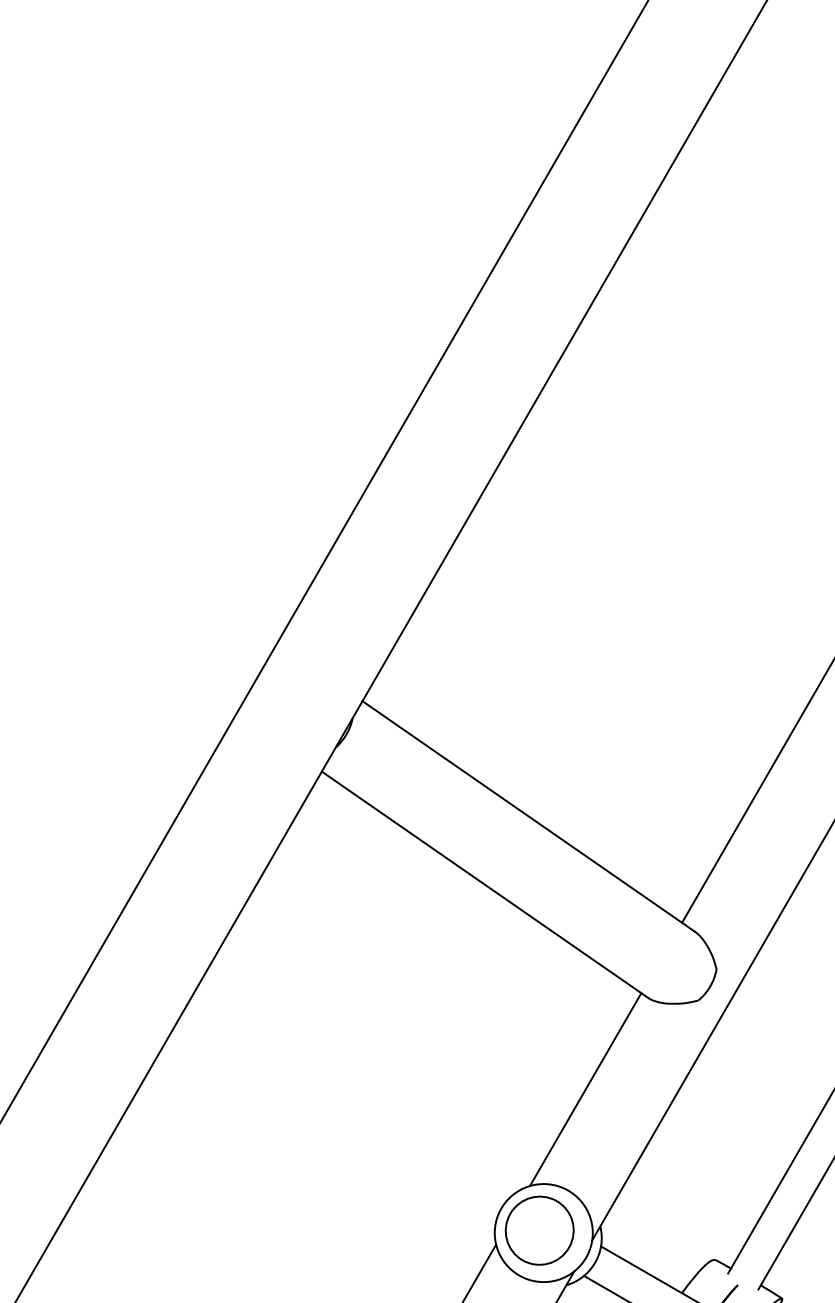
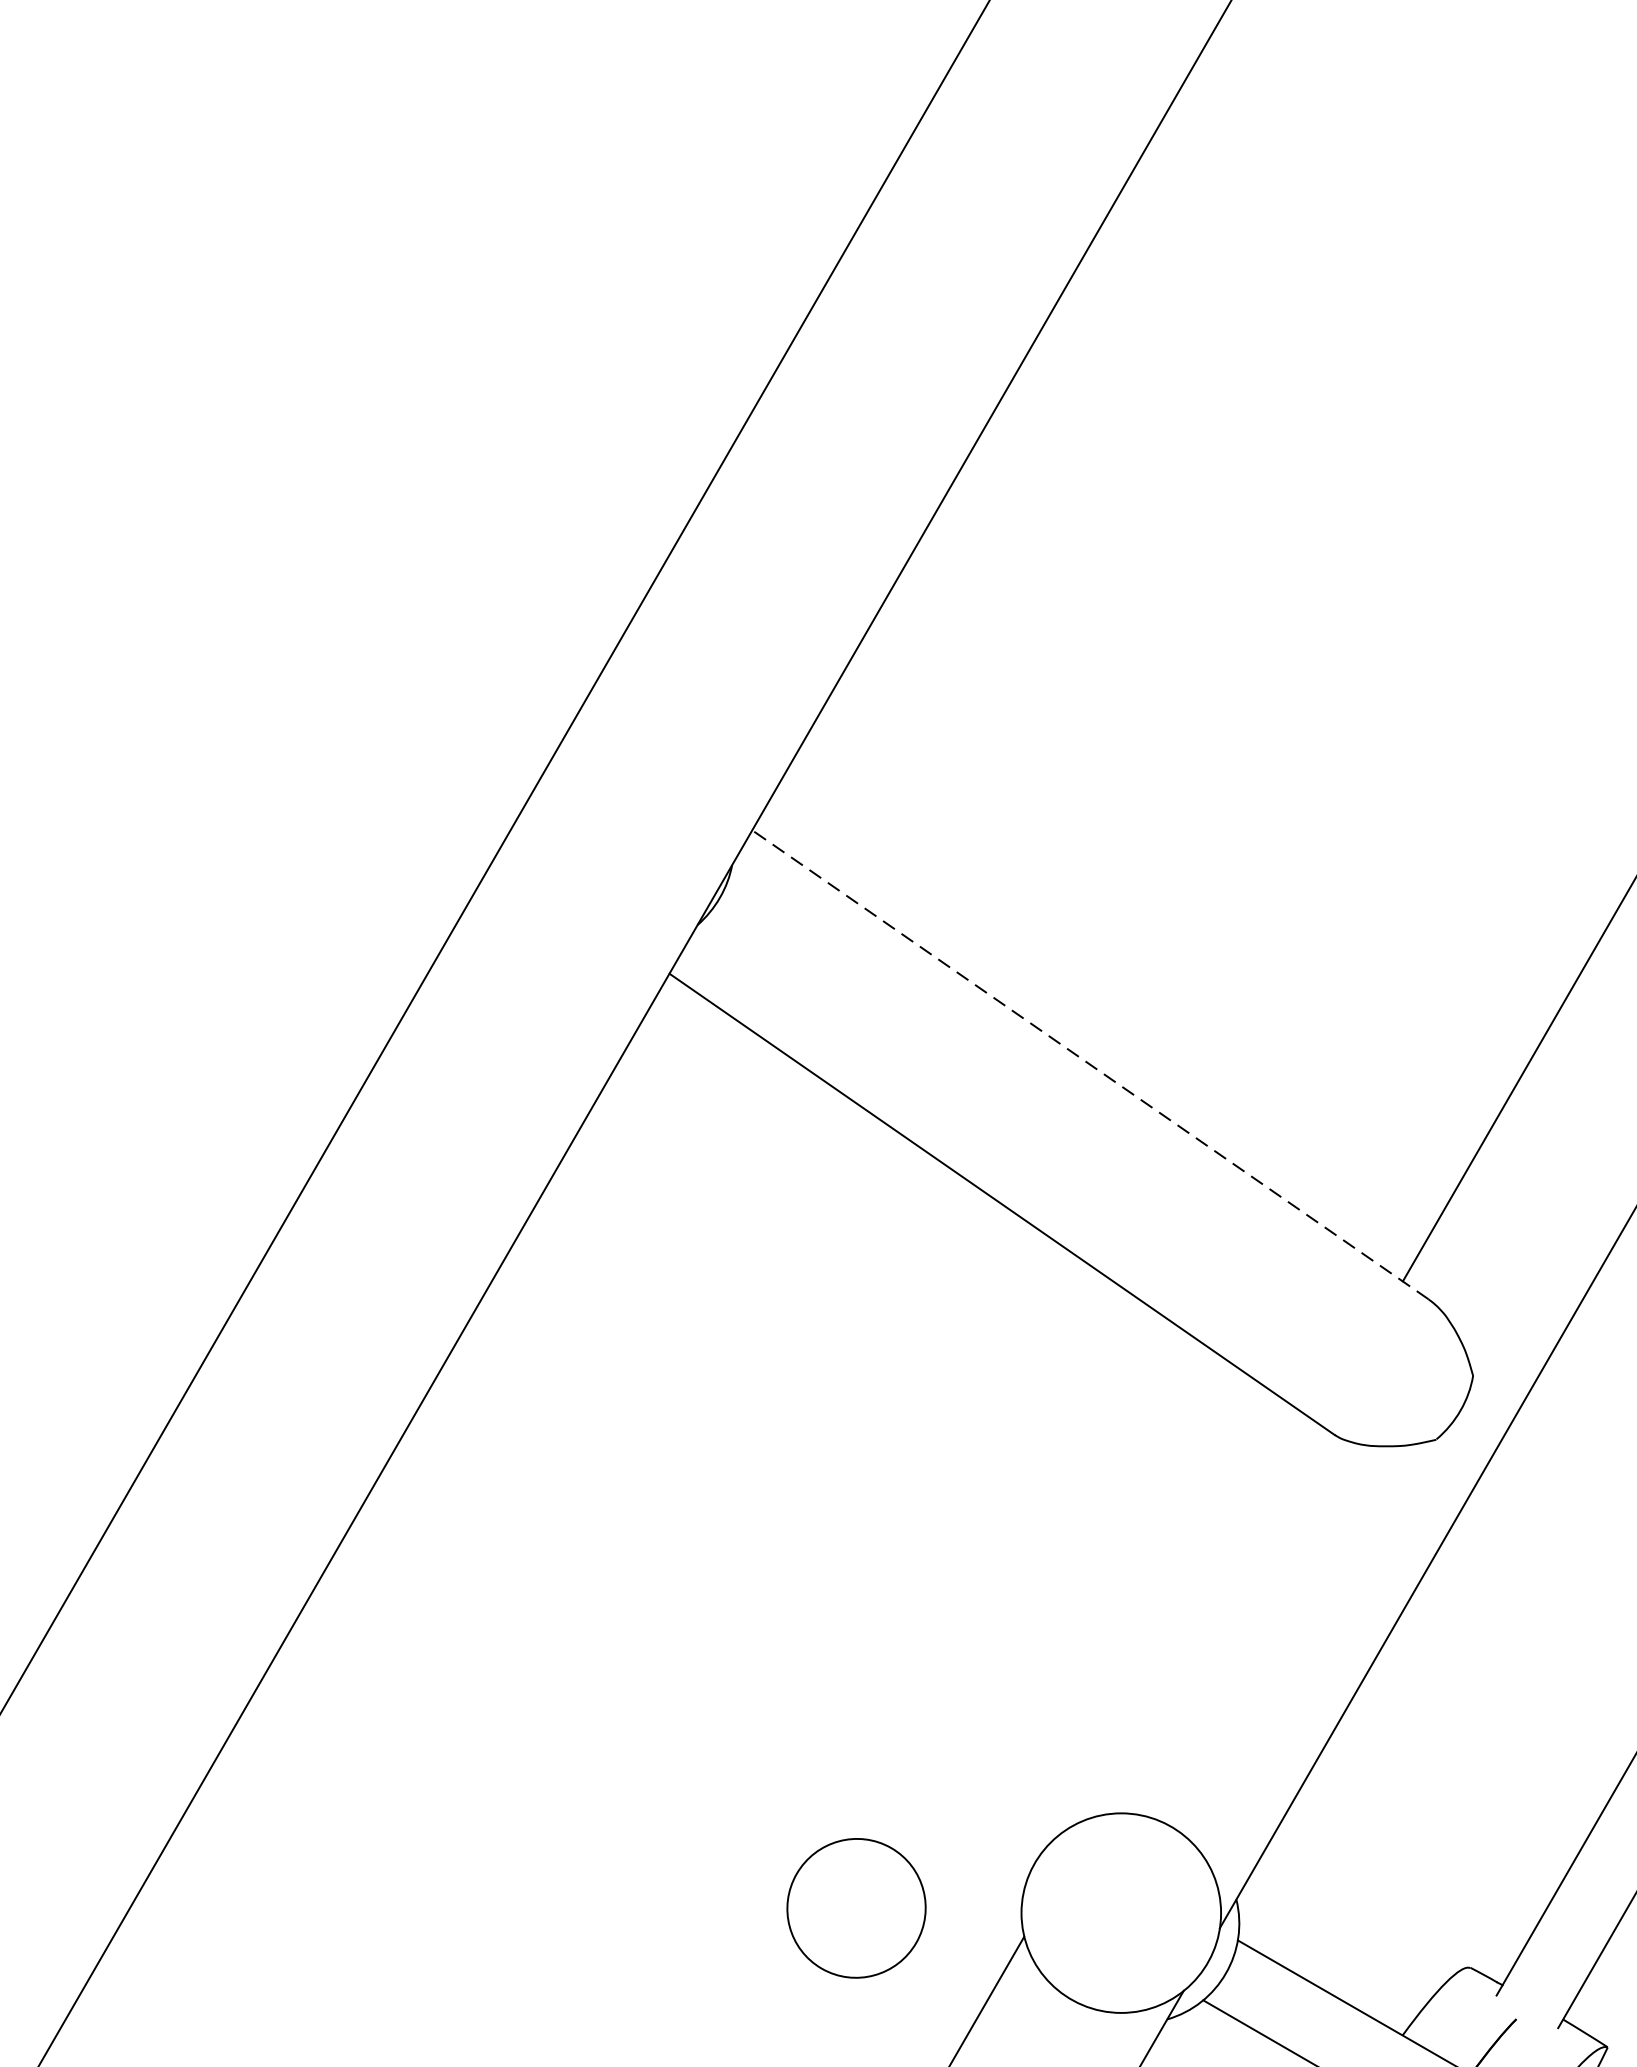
line: (528, 816) -> (1090, 1065), solid -> dashed
line: (585, 1089) -> (1206, 1620), removed
part: (539, 1230) -> (856, 1907), moved

